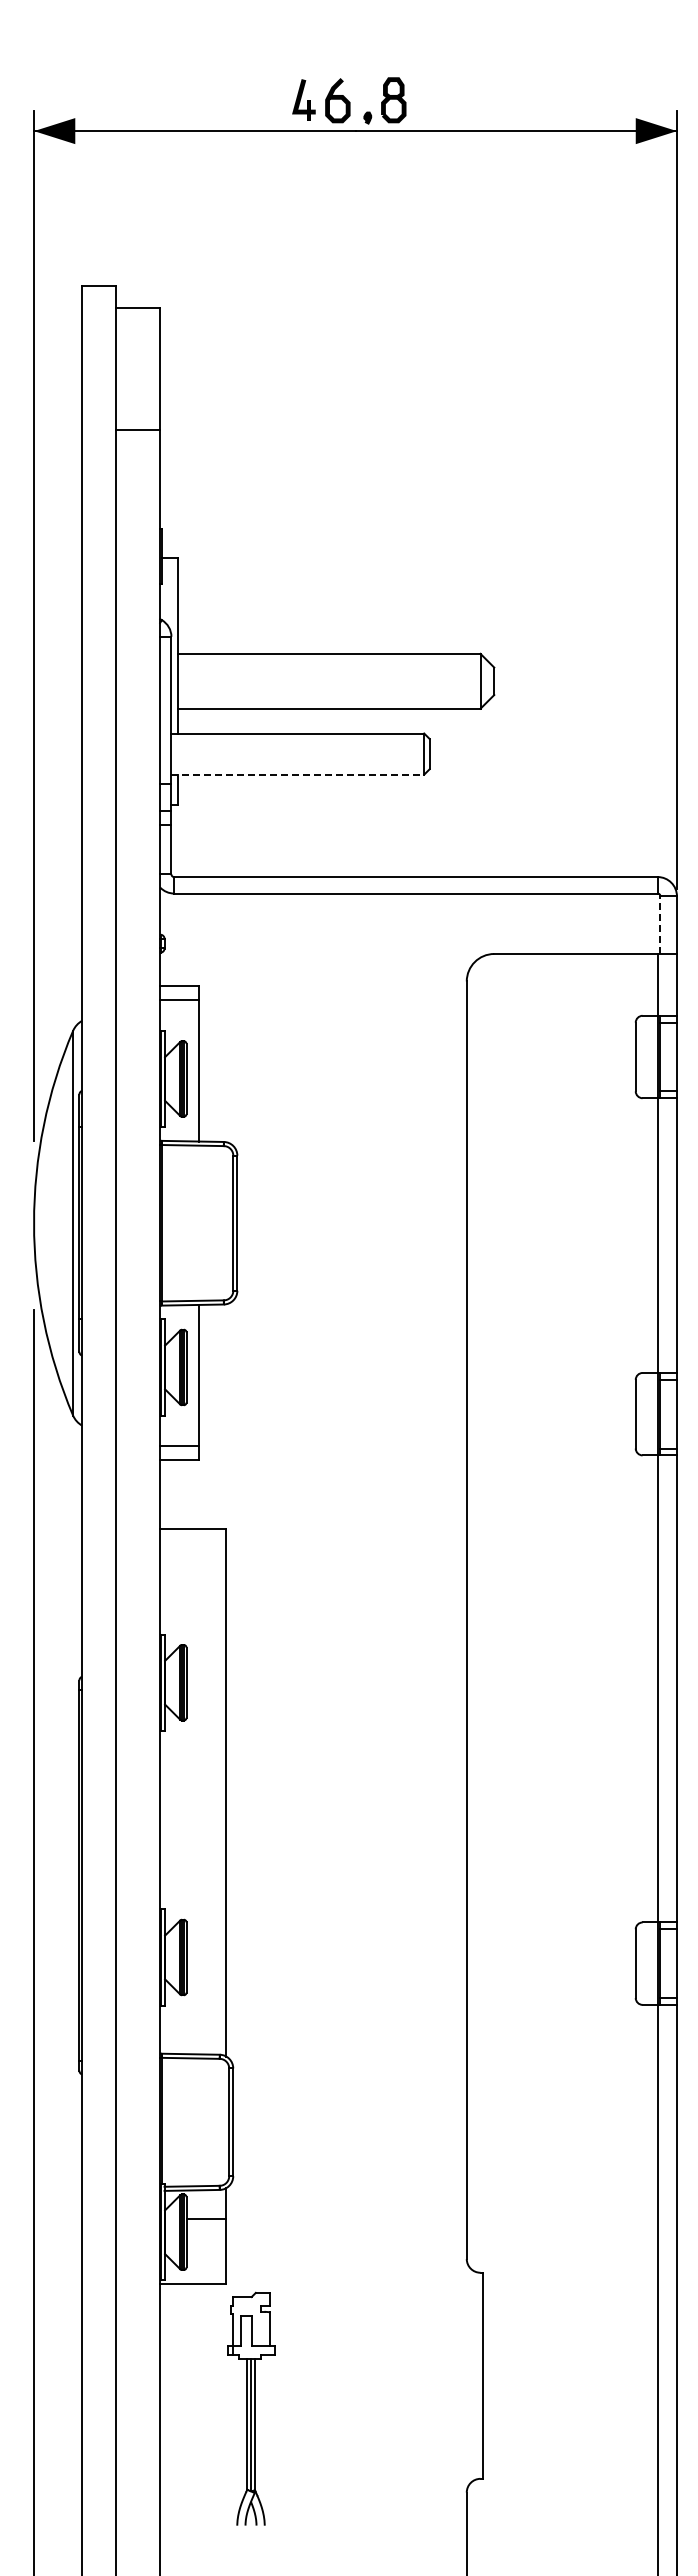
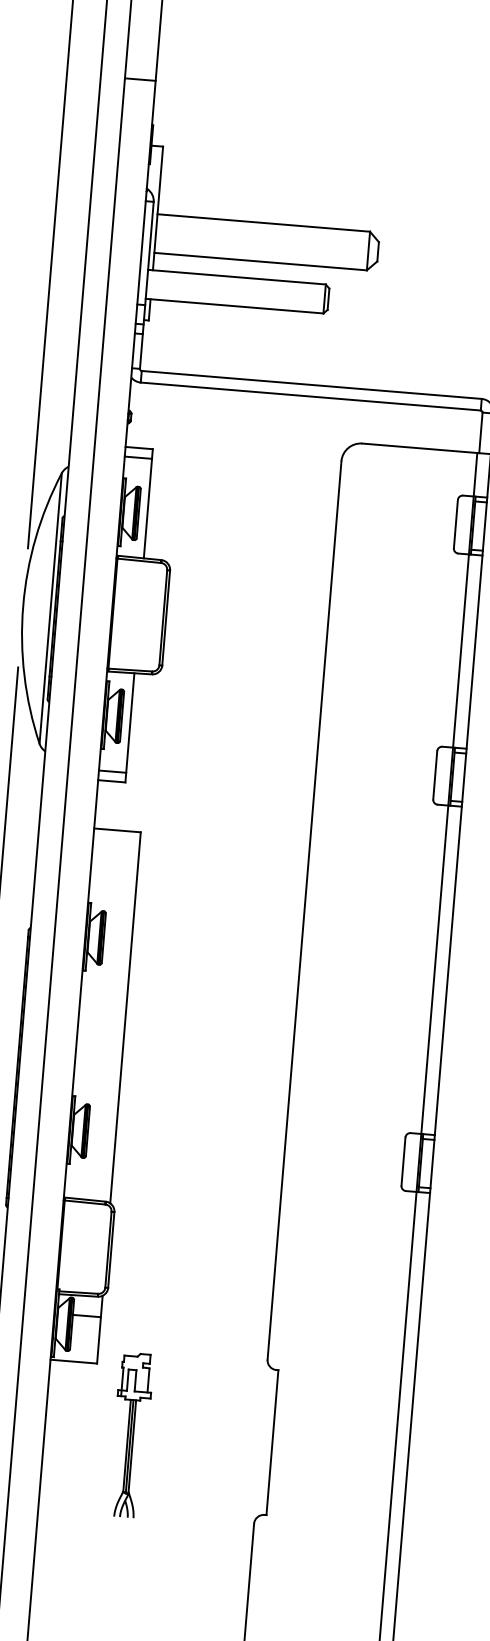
line: (138, 429) -> (140, 79), moved
line: (298, 774) -> (235, 306), dashed -> solid
line: (660, 925) -> (480, 433), dashed -> solid
part: (251, 2408) -> (130, 1435), moved

